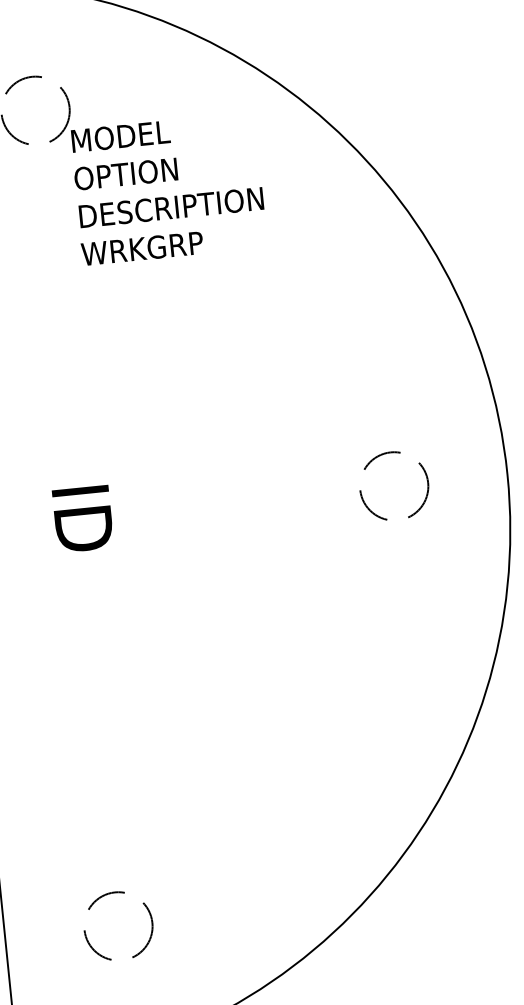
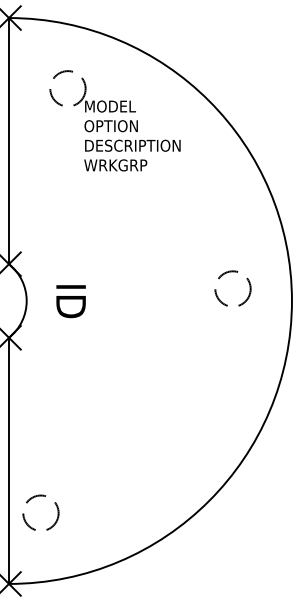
circle: (393, 485) -> (232, 288), moved
circle: (117, 925) -> (40, 512), moved

